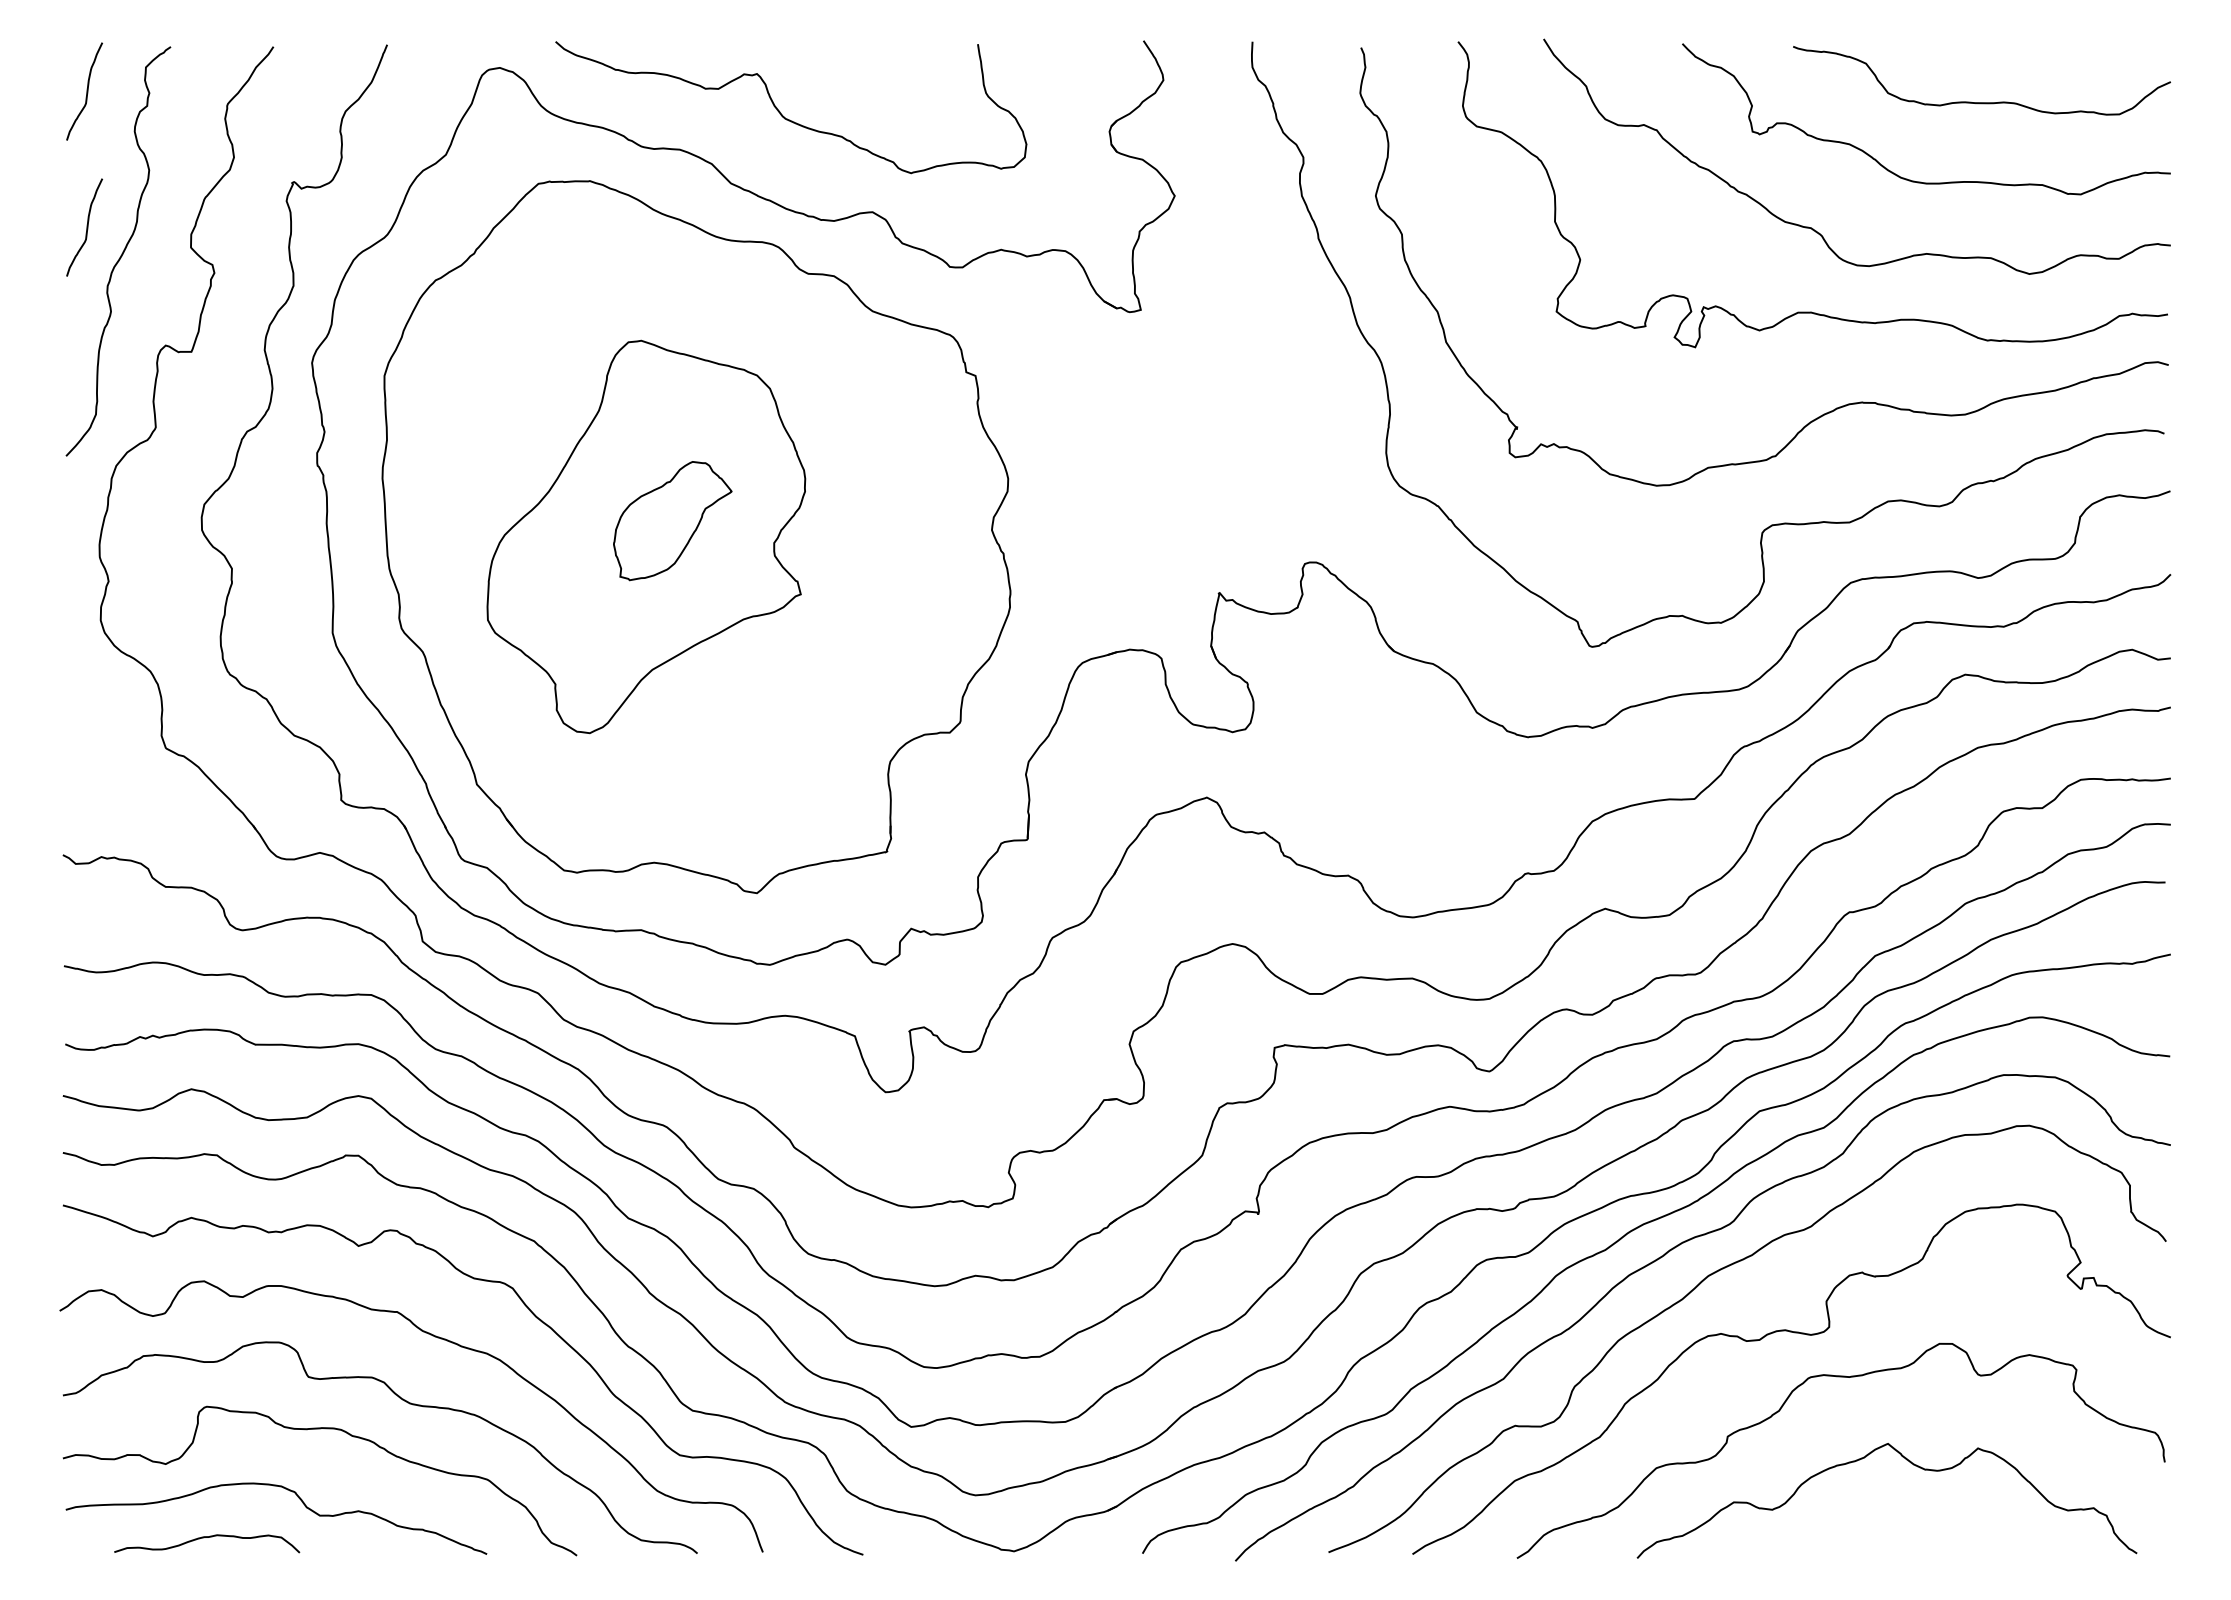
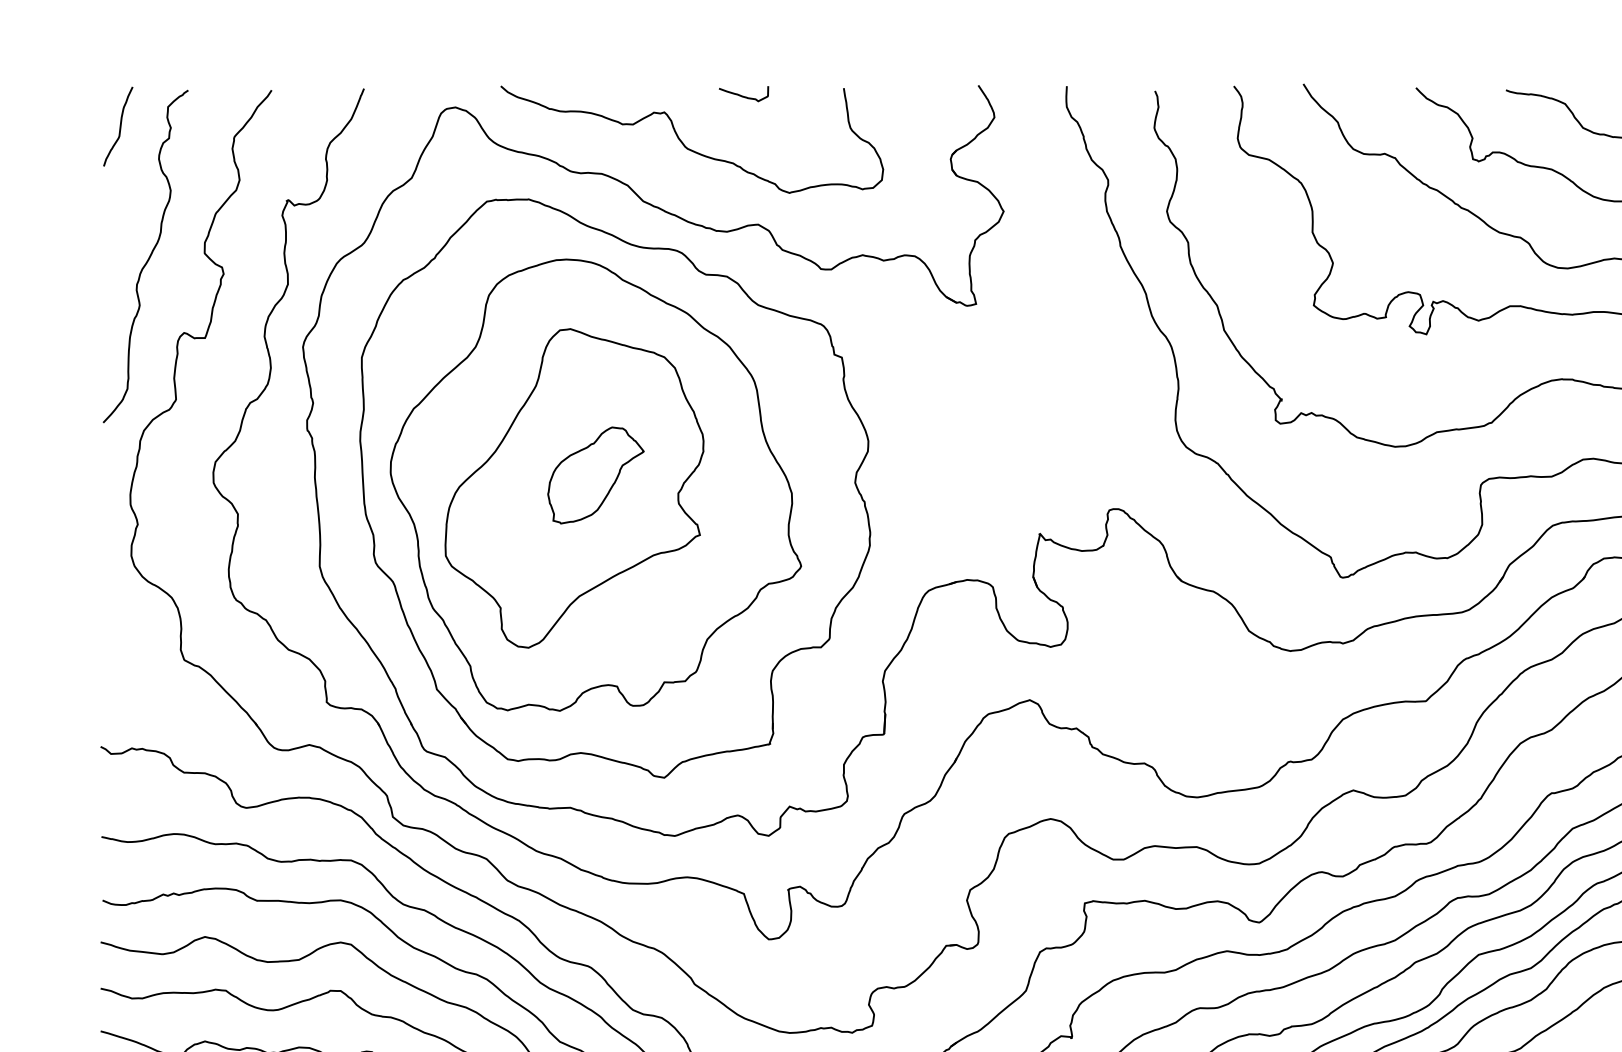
curve: (854, 53) -> (743, 95), added
curve: (86, 227) -> (119, 237), removed
part: (672, 532) -> (595, 484), added

